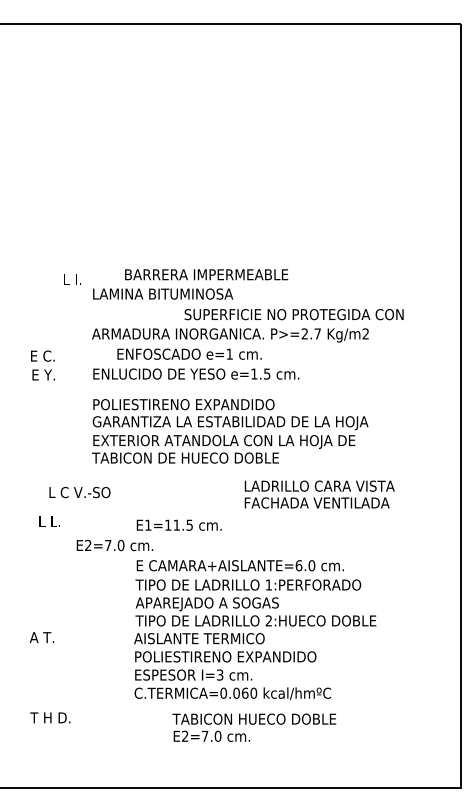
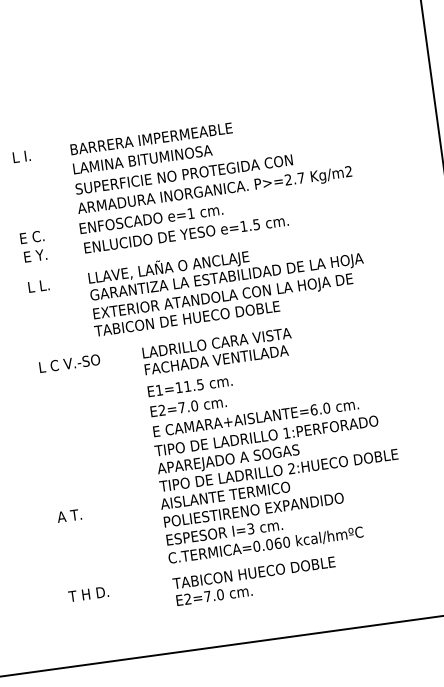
text: (206, 274) -> (151, 138), moved
text: (72, 279) -> (21, 156), moved
text: (293, 314) -> (183, 174), moved
text: (189, 353) -> (151, 218), moved
text: (184, 404) -> (178, 265), POLIESTIRENO EXPANDIDO -> LLAVE, LAÑA O ANCLAJE
text: (79, 492) -> (69, 363), moved
text: (319, 494) -> (217, 351), moved
text: (49, 521) -> (38, 286), moved
text: (114, 545) -> (188, 406), moved
text: (254, 727) -> (255, 581), moved

